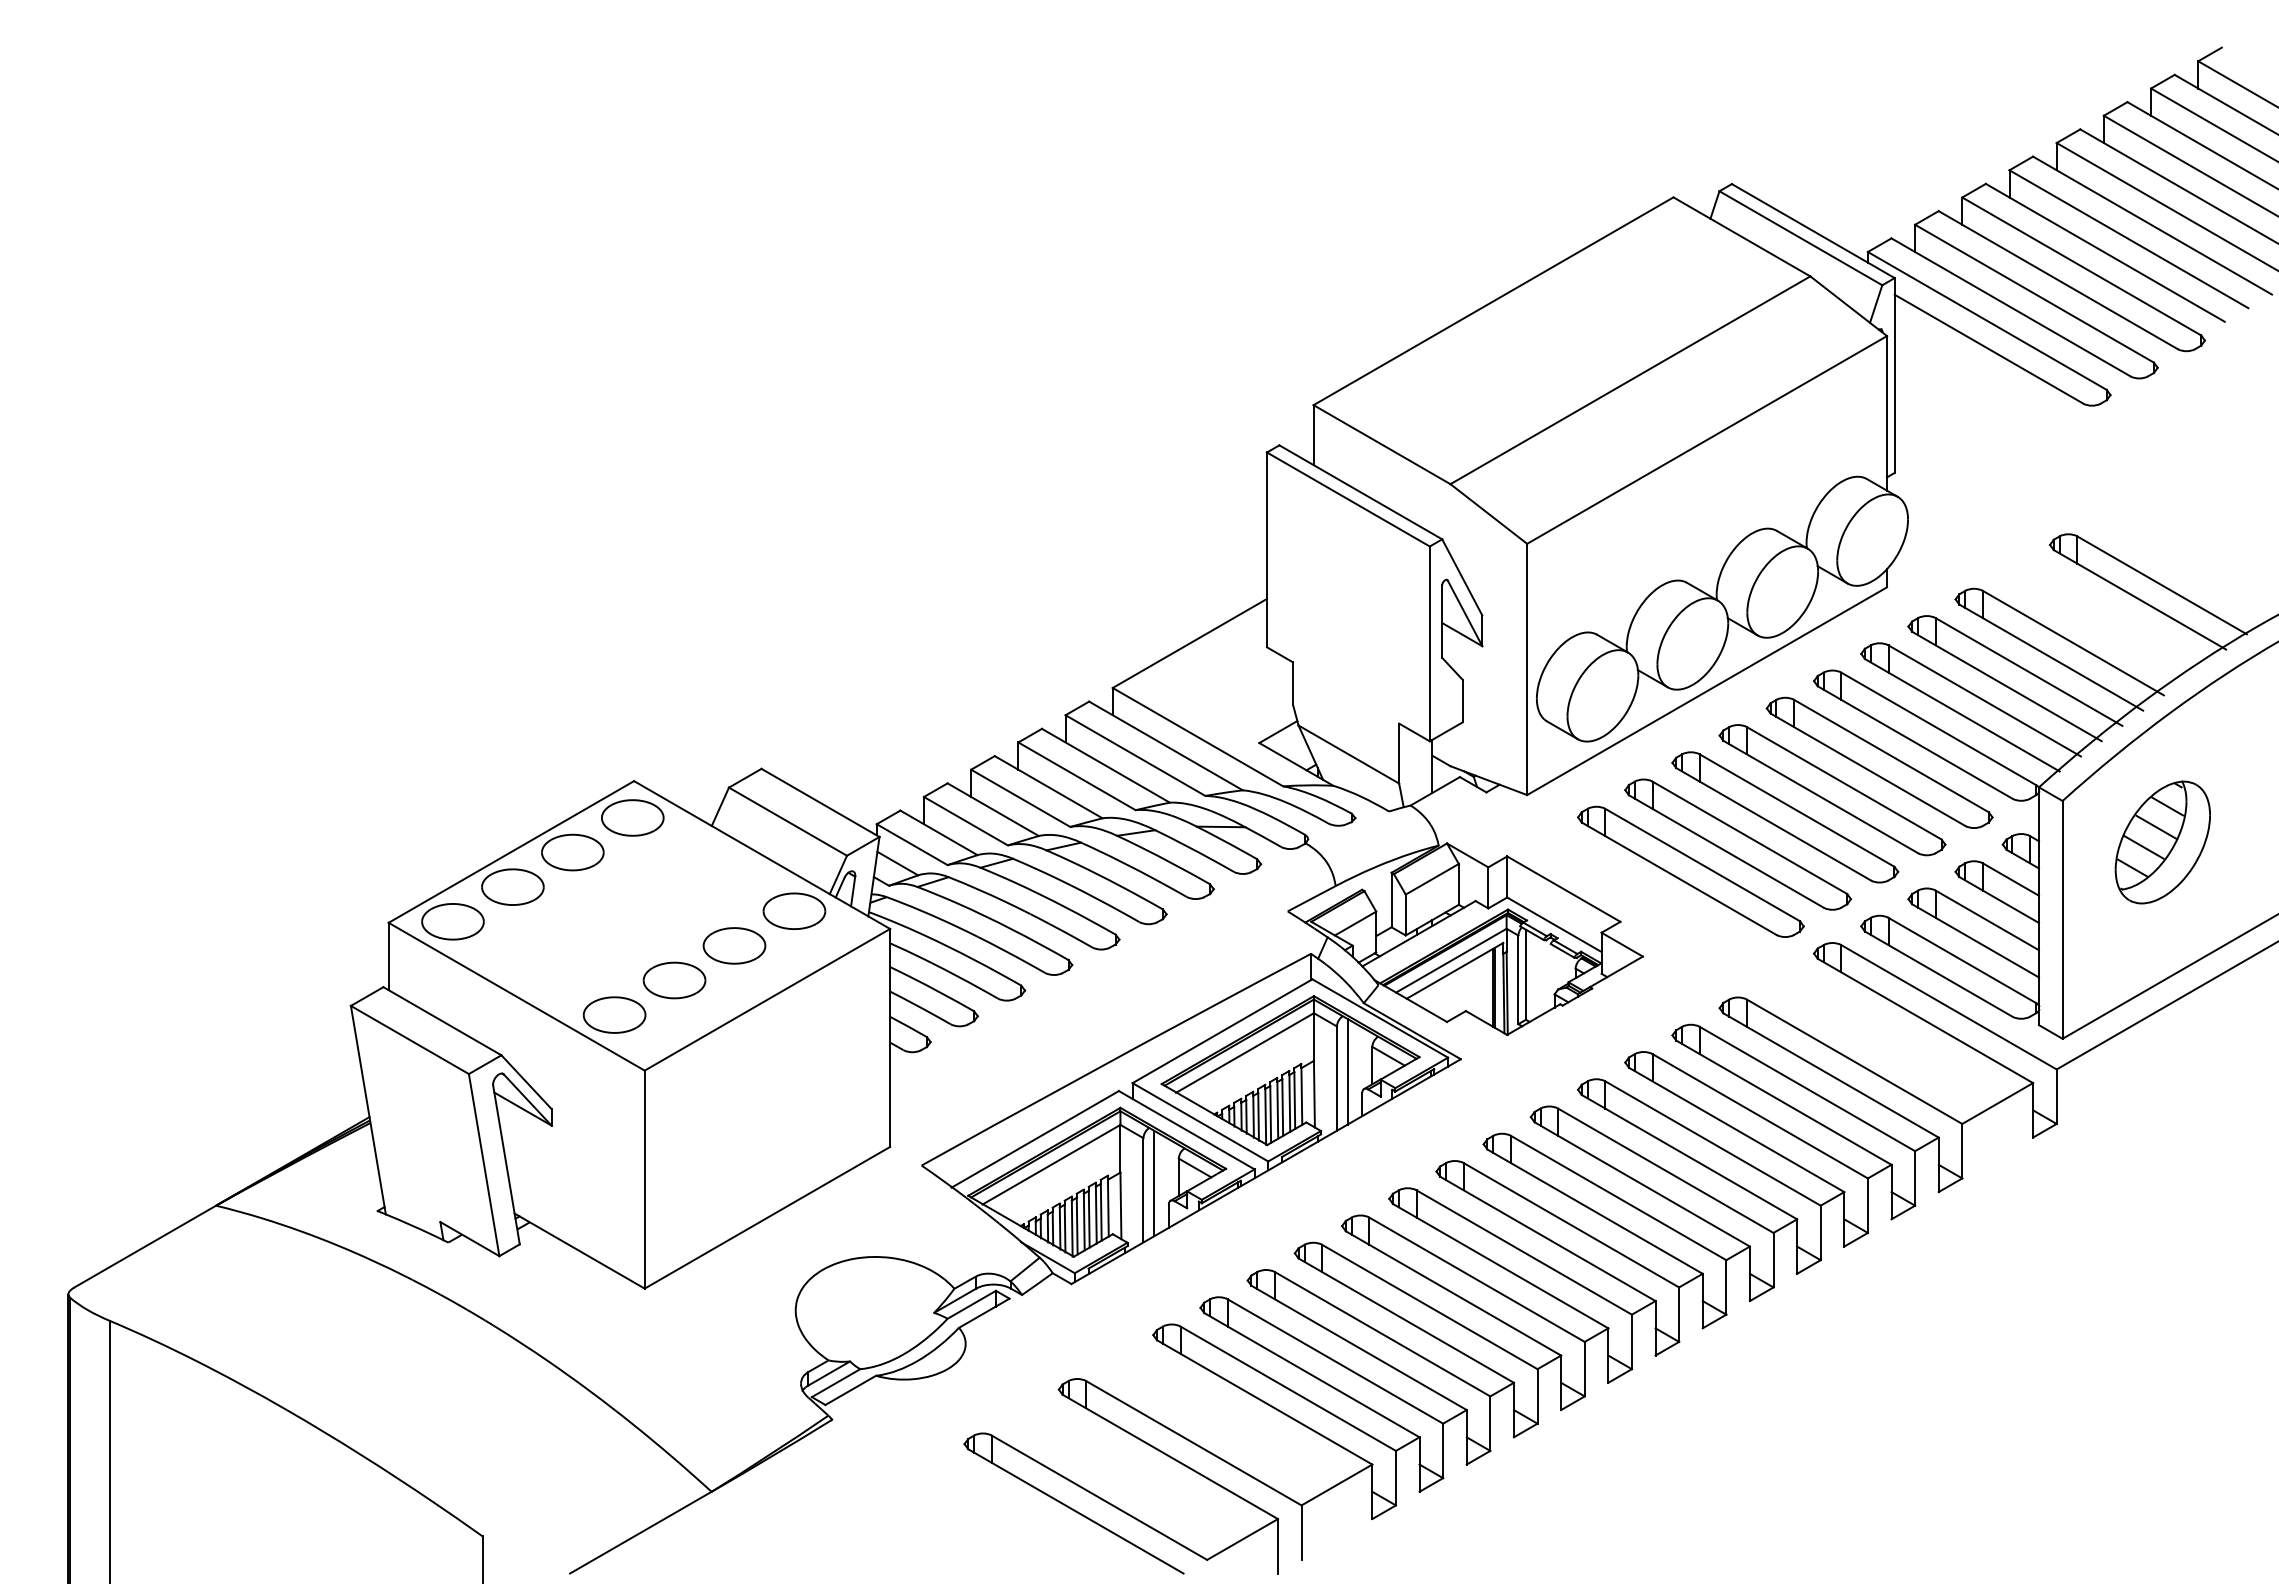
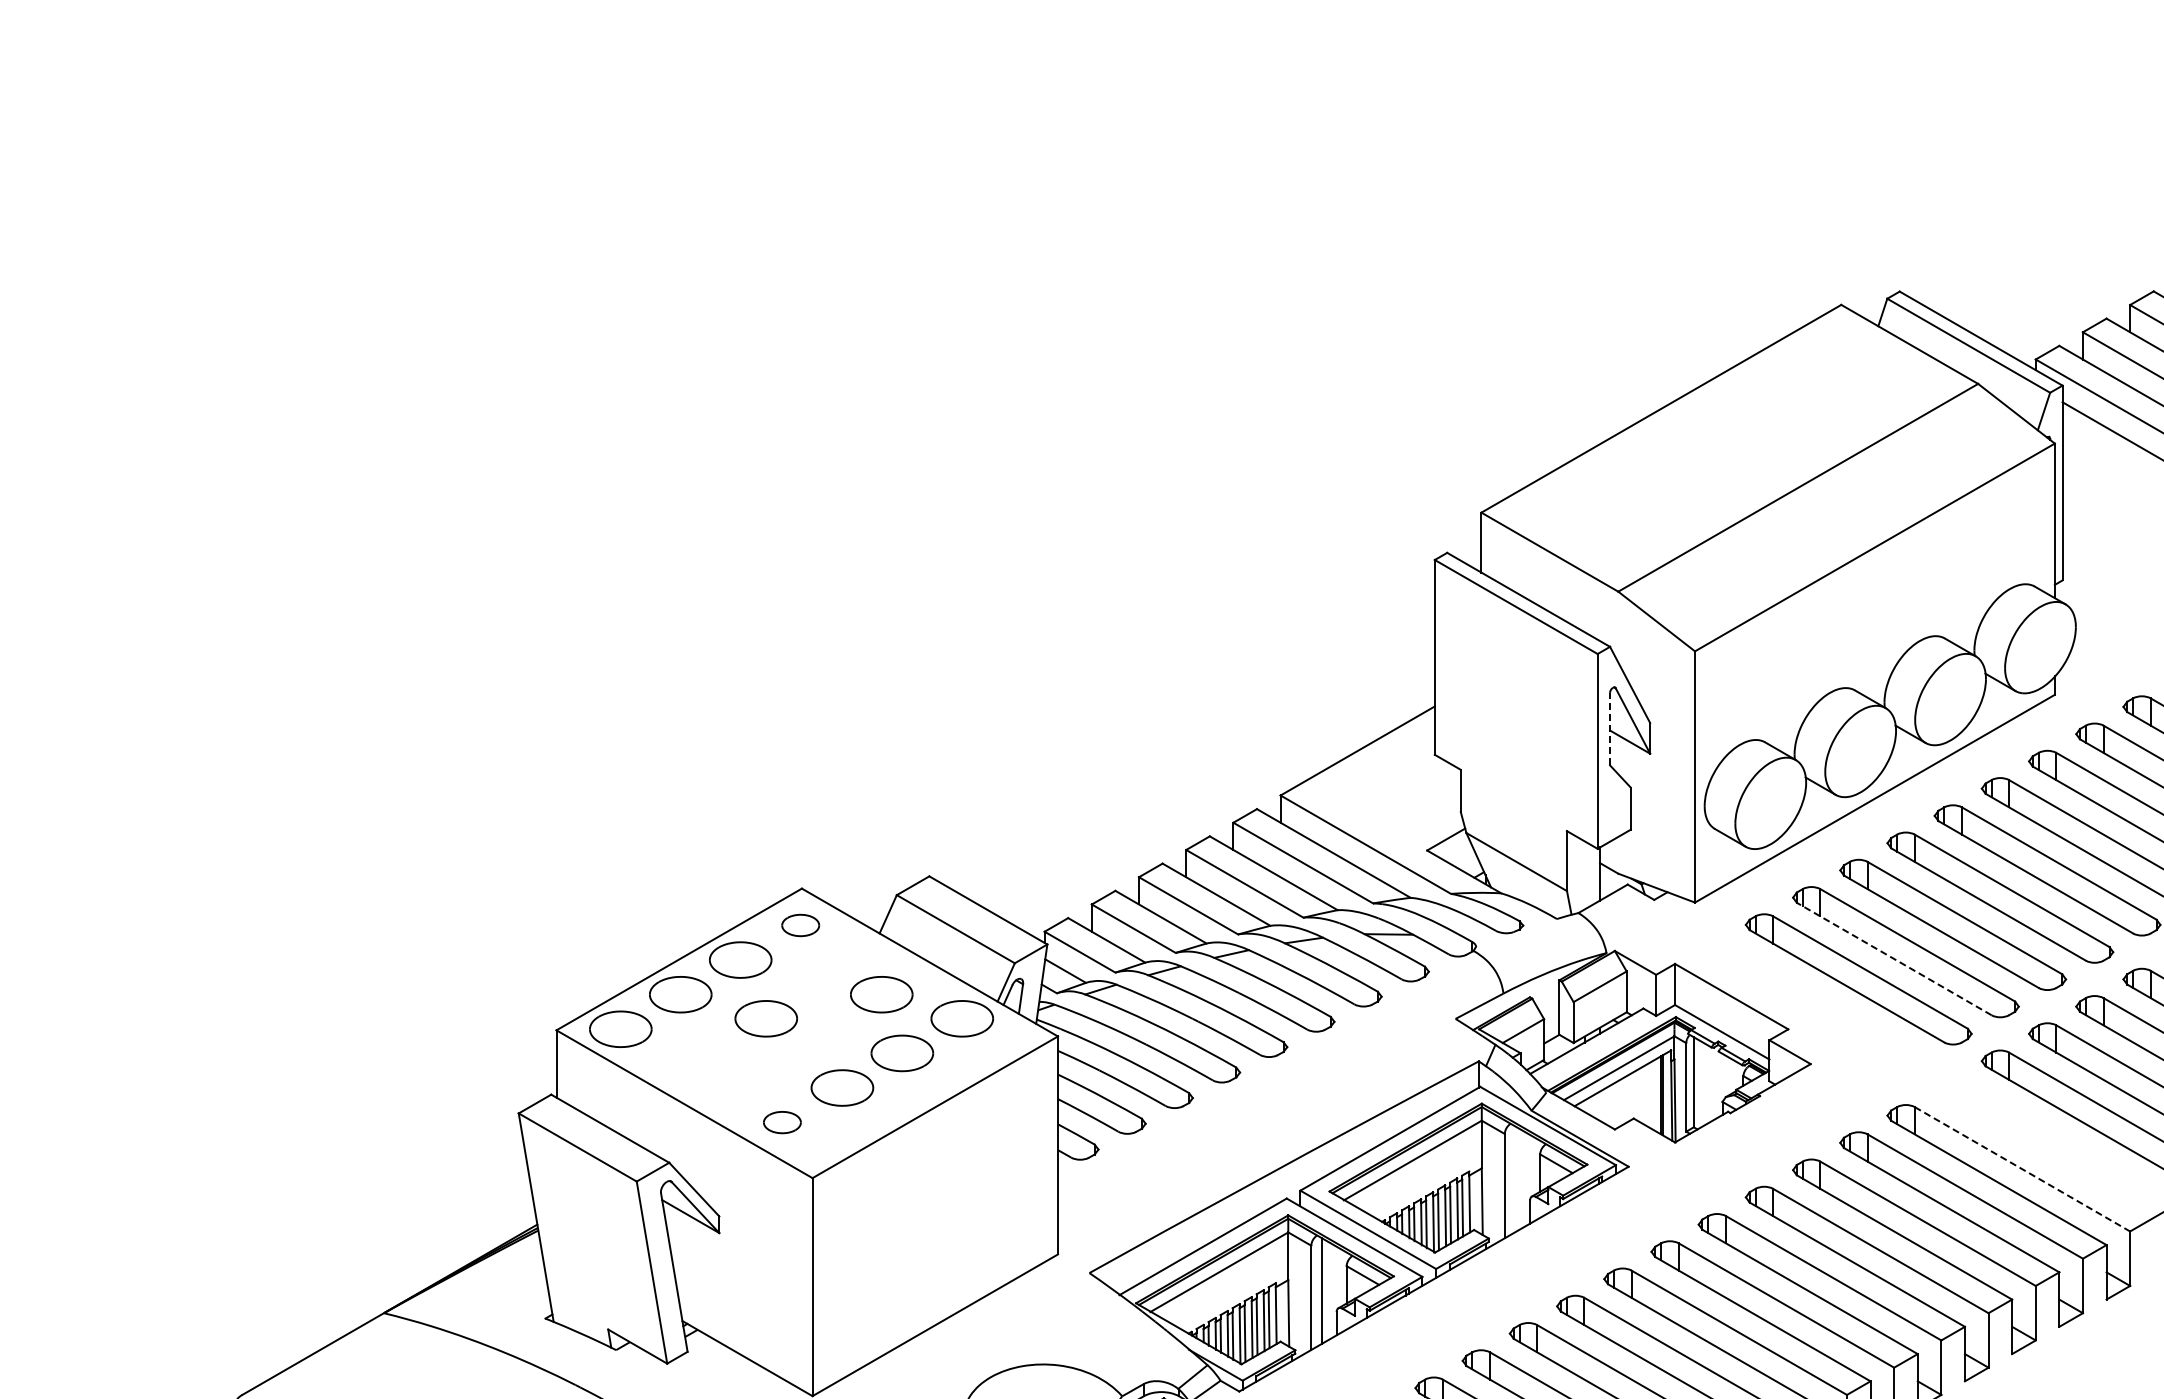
line: (1442, 621) -> (1610, 729), solid -> dashed
part: (632, 817) -> (800, 925), size x0.6
line: (1725, 851) -> (1893, 959), solid -> dashed
part: (713, 886) -> (881, 994), added
part: (598, 910) -> (766, 1018), added
part: (614, 1014) -> (782, 1122), size x0.6
line: (1855, 1062) -> (2023, 1170), solid -> dashed
line: (1347, 1071) -> (1515, 1179), removed

